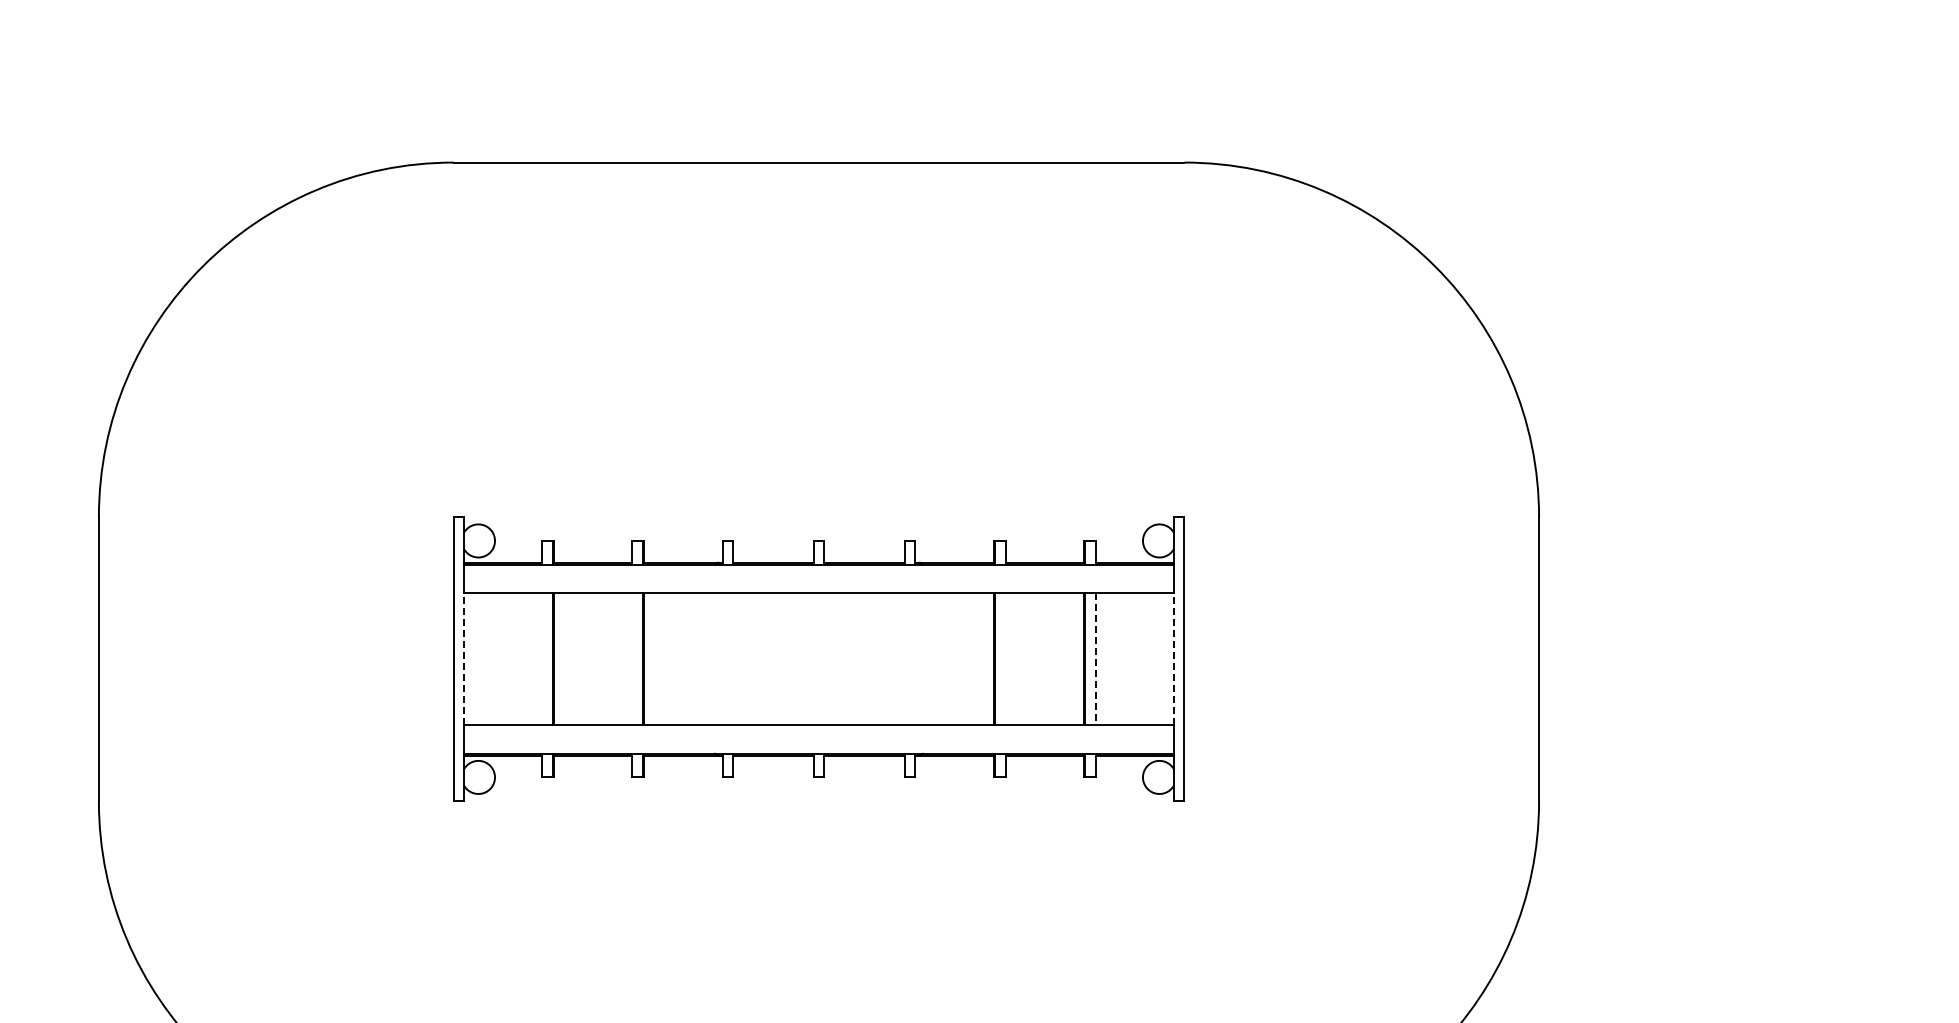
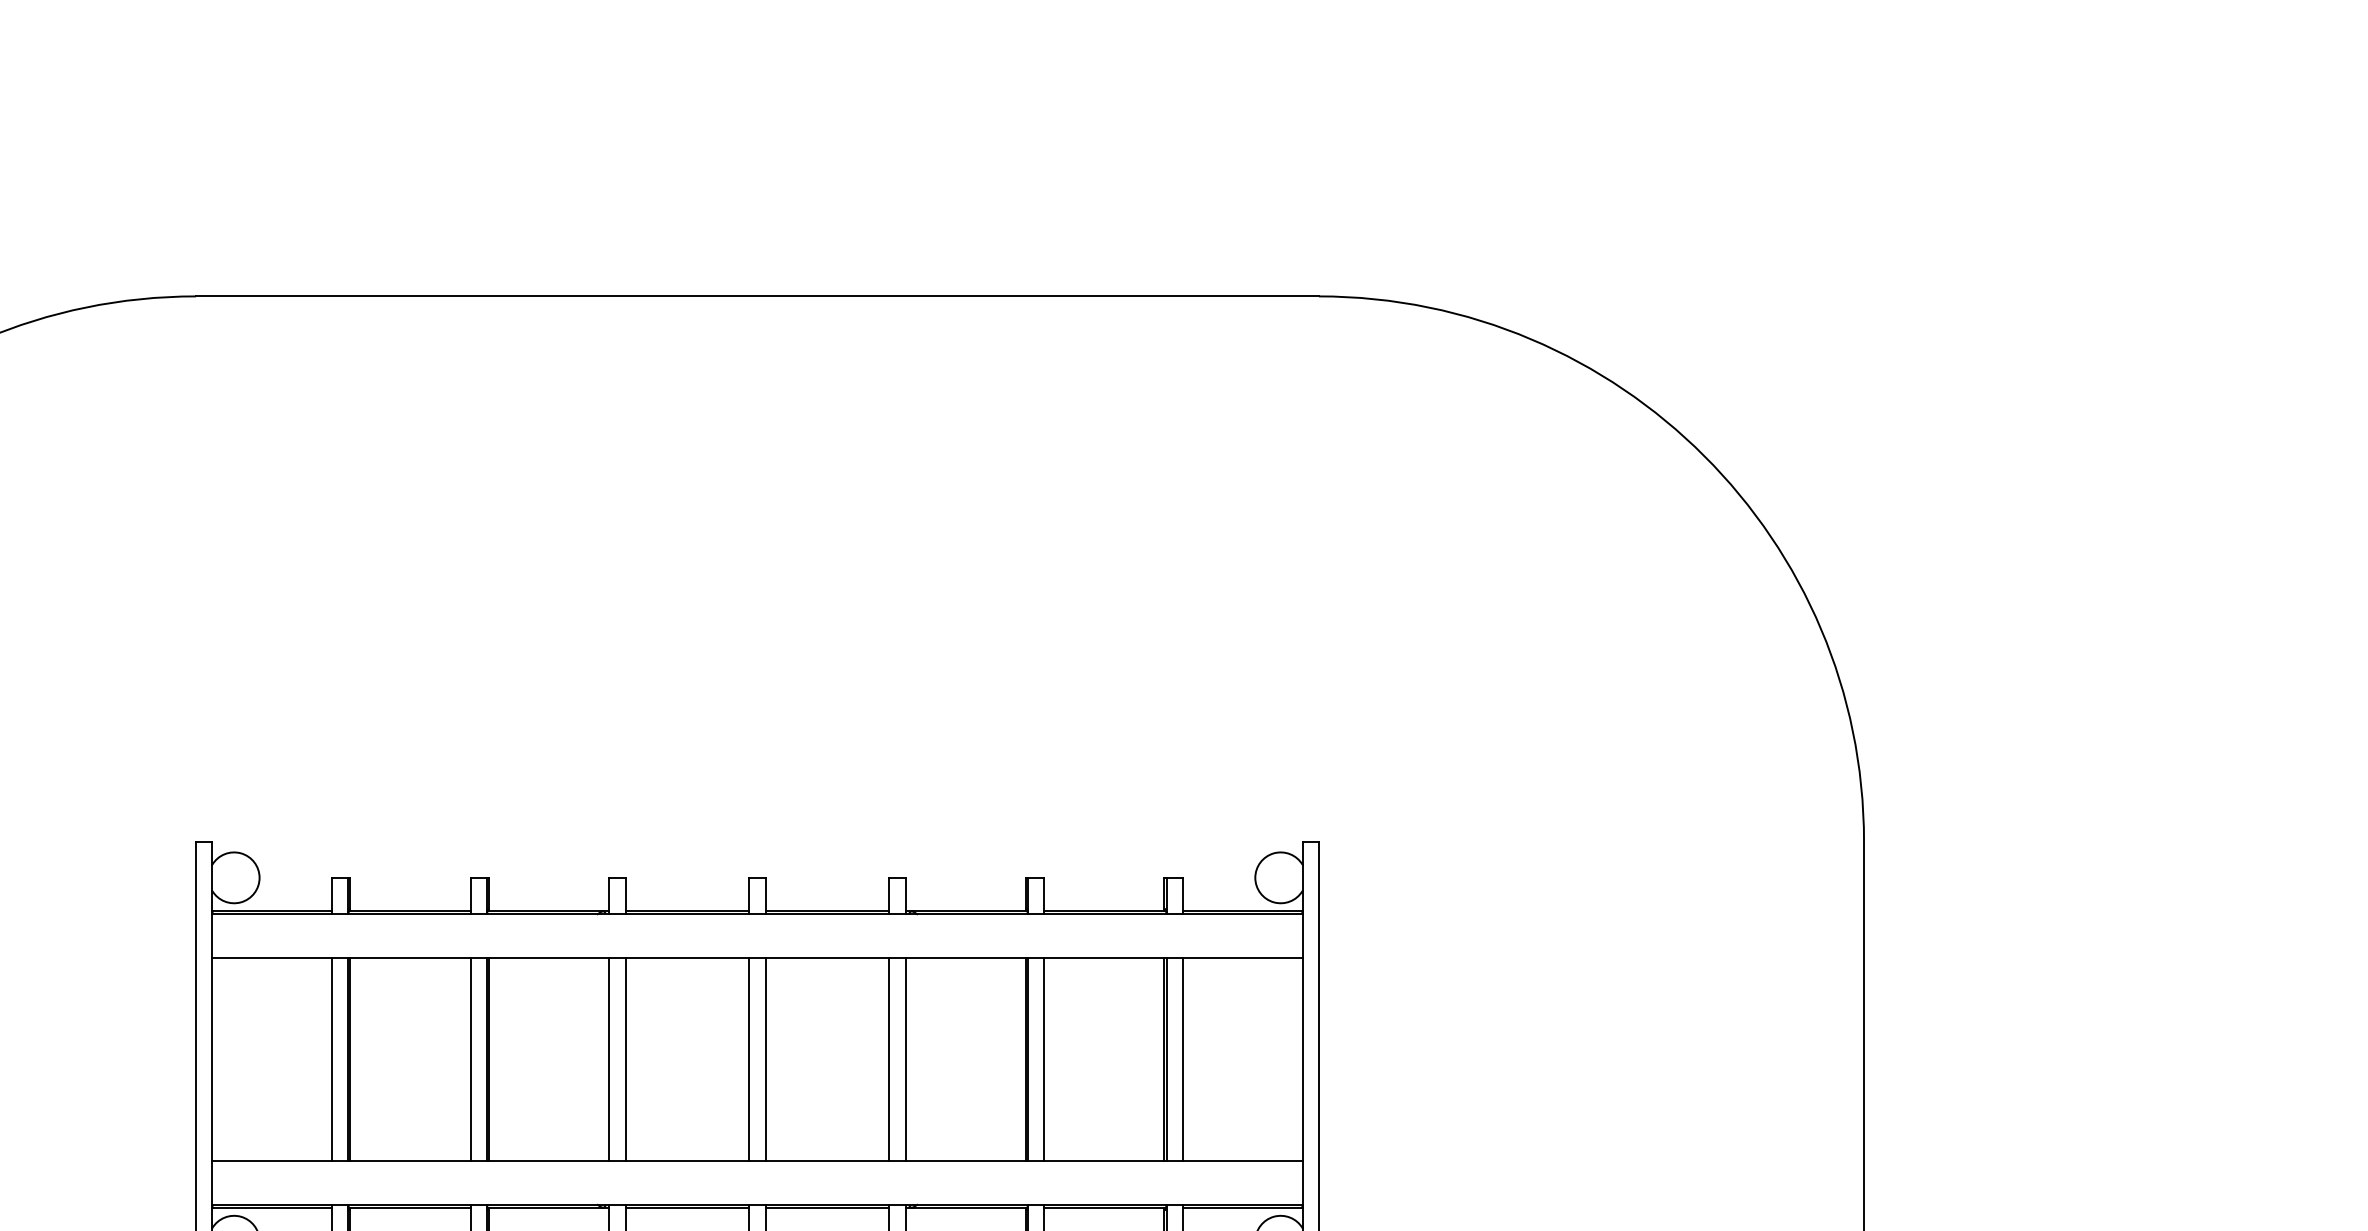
line: (464, 658) -> (212, 1058), dashed -> solid
line: (542, 658) -> (332, 1058), added
line: (632, 658) -> (470, 1058), added
line: (722, 658) -> (609, 1058), added
line: (733, 658) -> (626, 1058), added
line: (813, 658) -> (749, 1058), added
line: (824, 658) -> (765, 1058), added
line: (904, 658) -> (888, 1058), added
line: (915, 658) -> (905, 1058), added
line: (1005, 658) -> (1044, 1058), added
line: (1173, 658) -> (1302, 1058), dashed -> solid
line: (1095, 659) -> (1182, 1060), dashed -> solid

